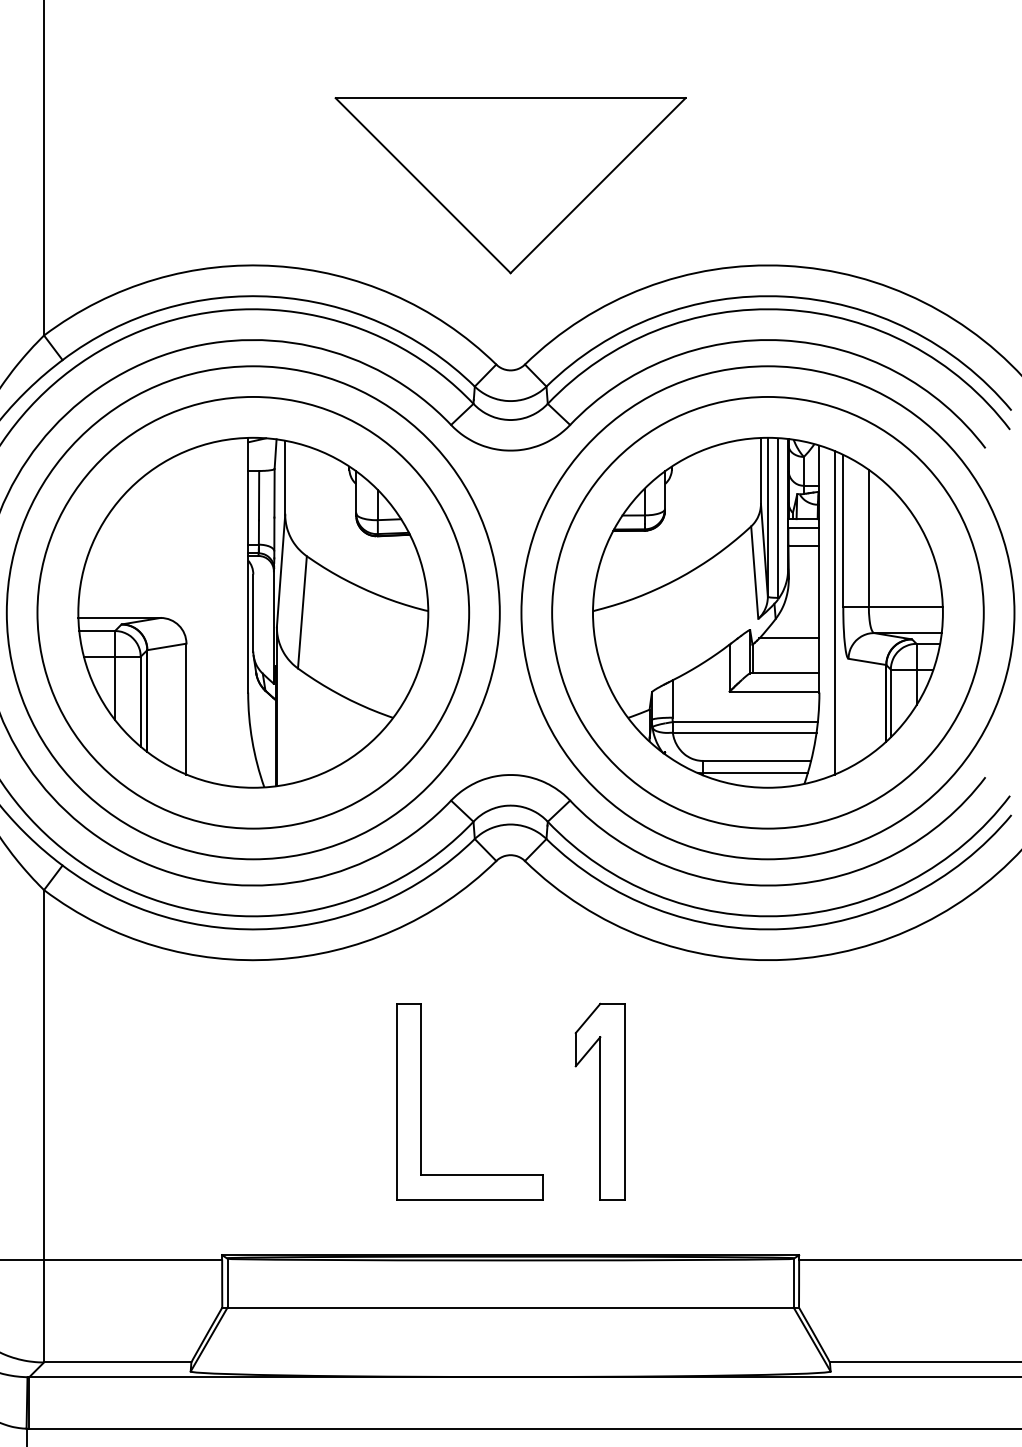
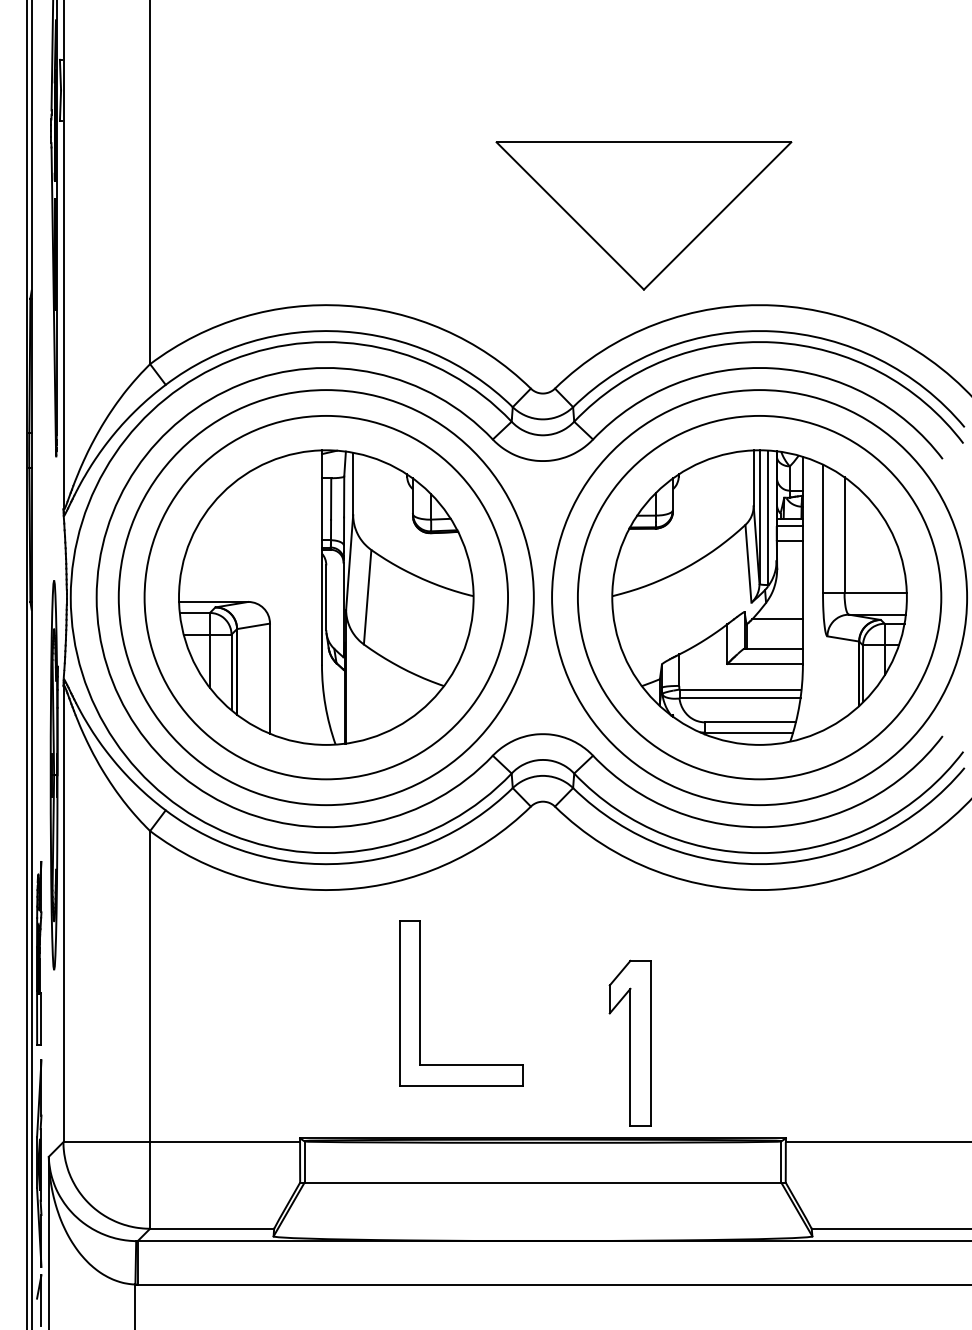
part: (510, 185) -> (643, 215), moved
line: (834, 612) -> (815, 597), removed
part: (599, 1100) -> (629, 1042), moved
part: (421, 1102) -> (420, 1003), moved

